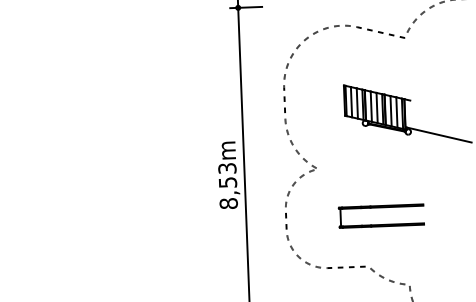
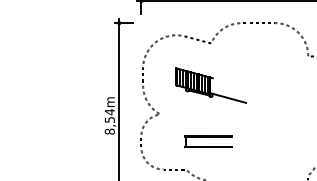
text: (226, 169) -> (109, 112), 8,53m -> 8,54m
part: (381, 215) -> (208, 141), moved

